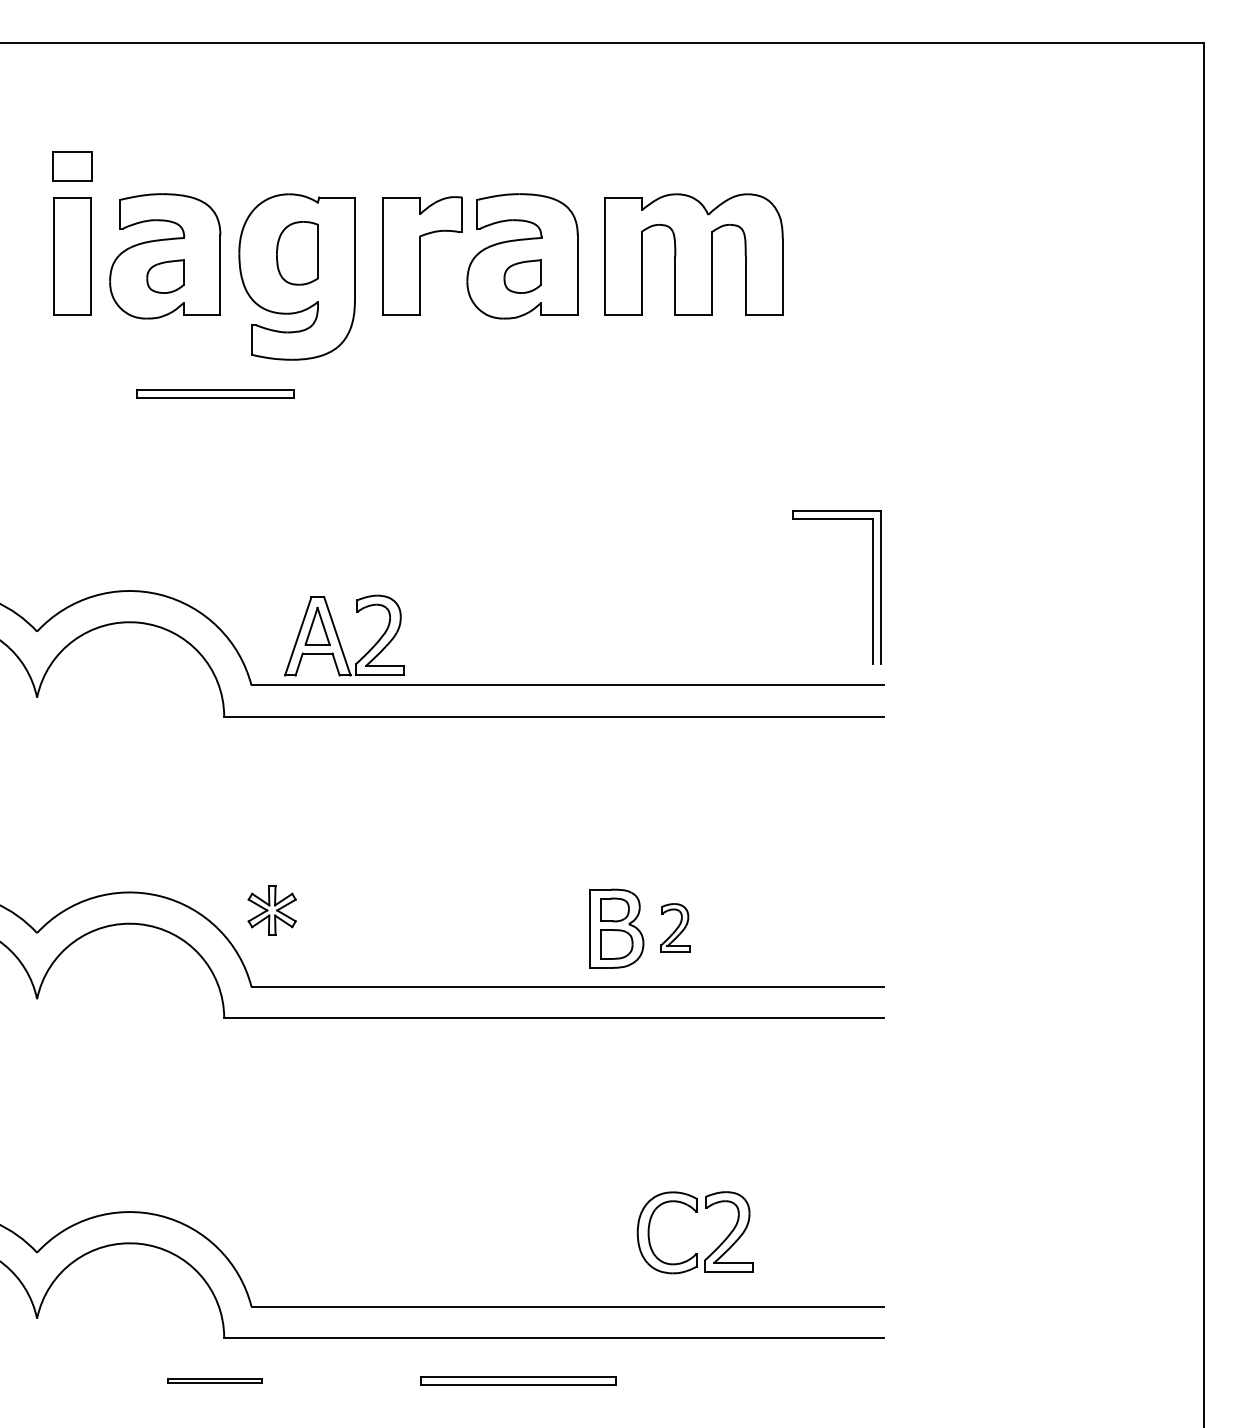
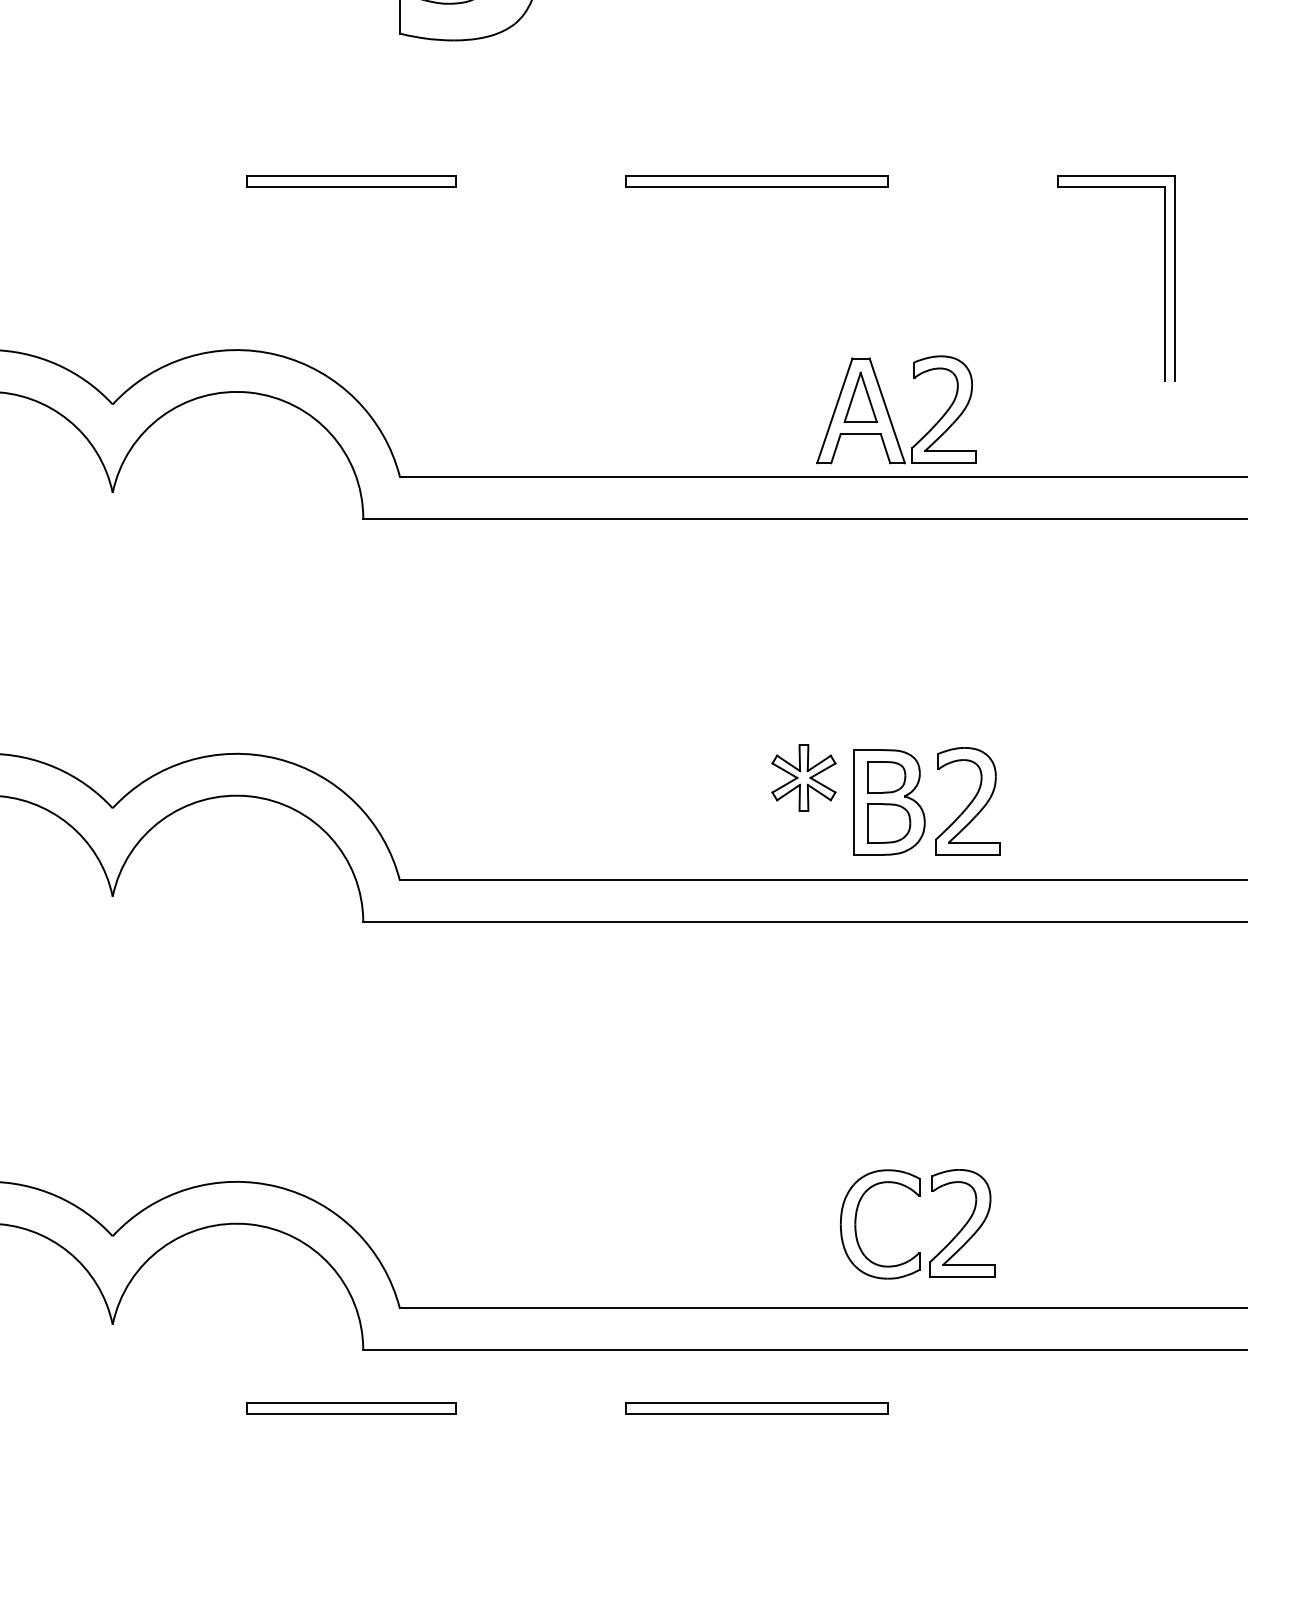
part: (215, 393) -> (351, 180), moved
part: (518, 464) -> (757, 180), added
part: (872, 587) -> (1164, 278), moved
part: (344, 635) -> (896, 409), moved
part: (271, 910) -> (802, 777), moved
part: (675, 927) -> (967, 800), size x1.67
part: (695, 1212) -> (918, 1197), moved
part: (215, 1380) -> (351, 1407), size x1.67

